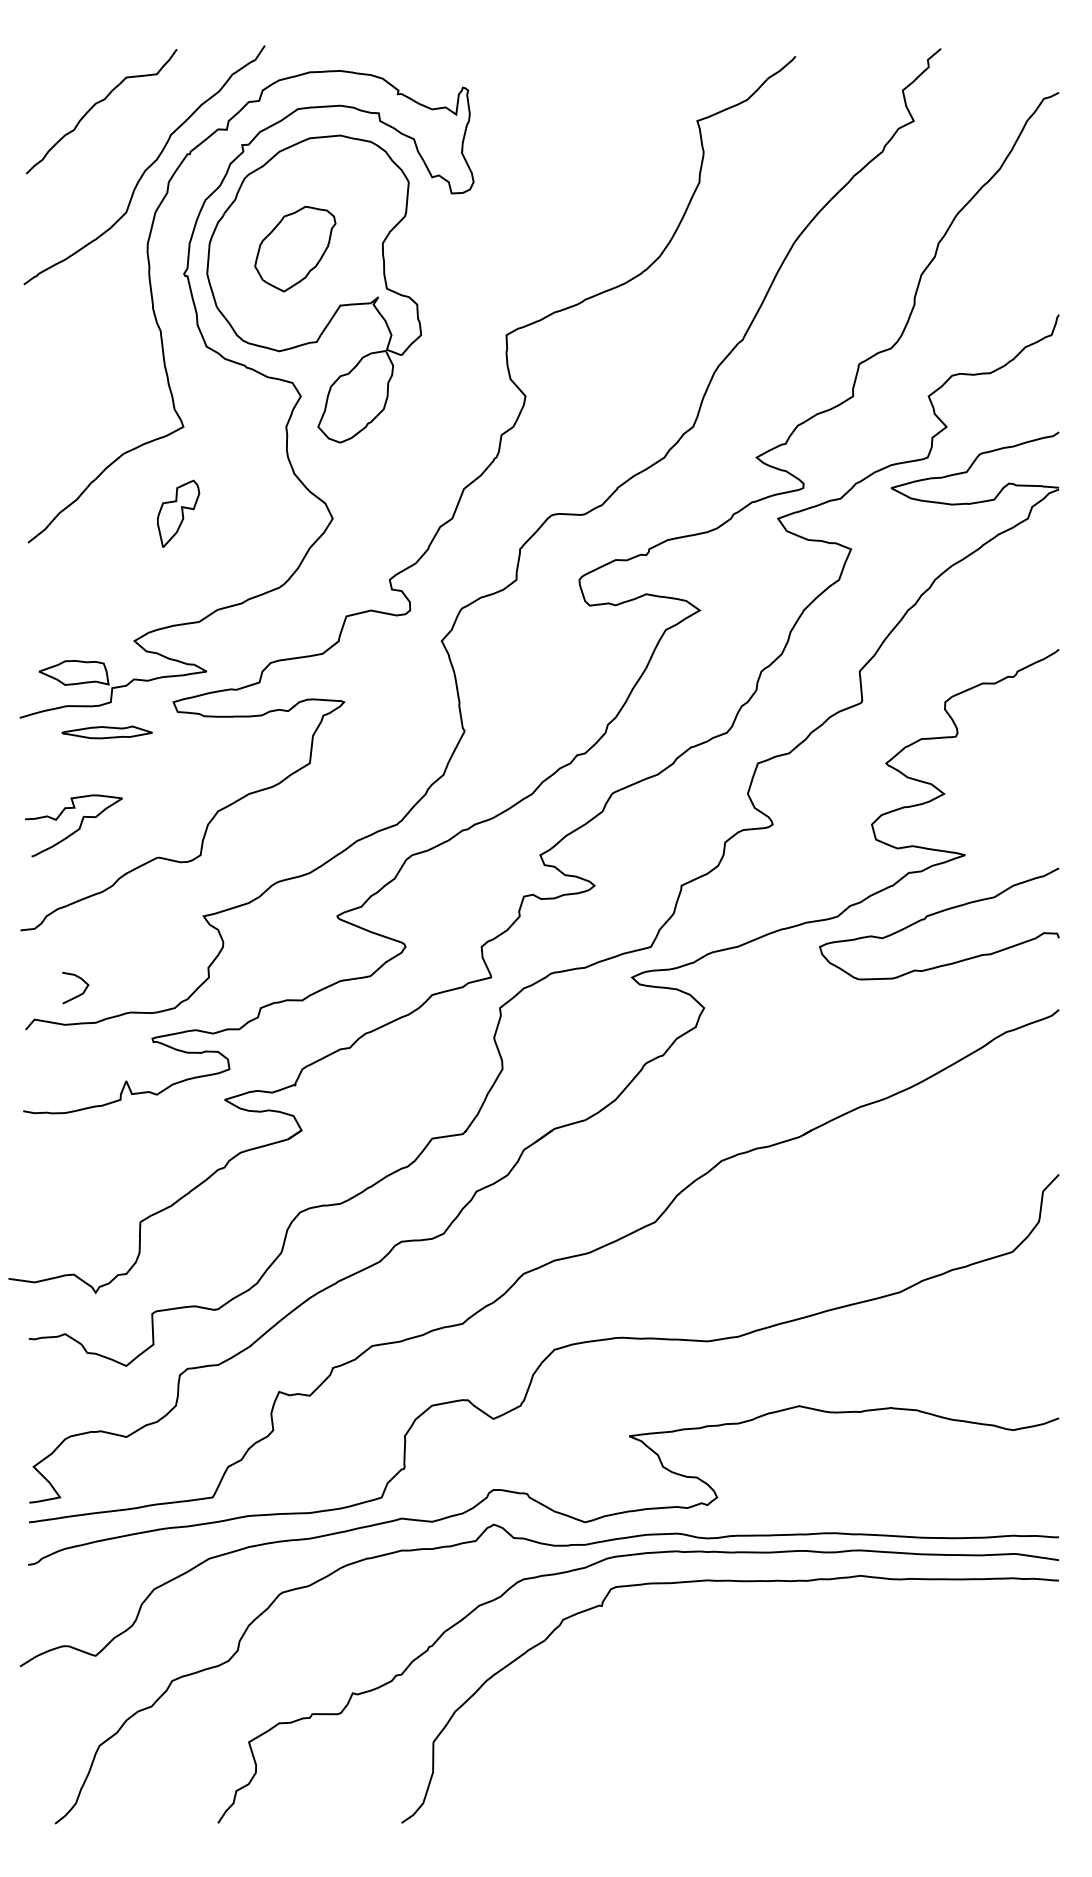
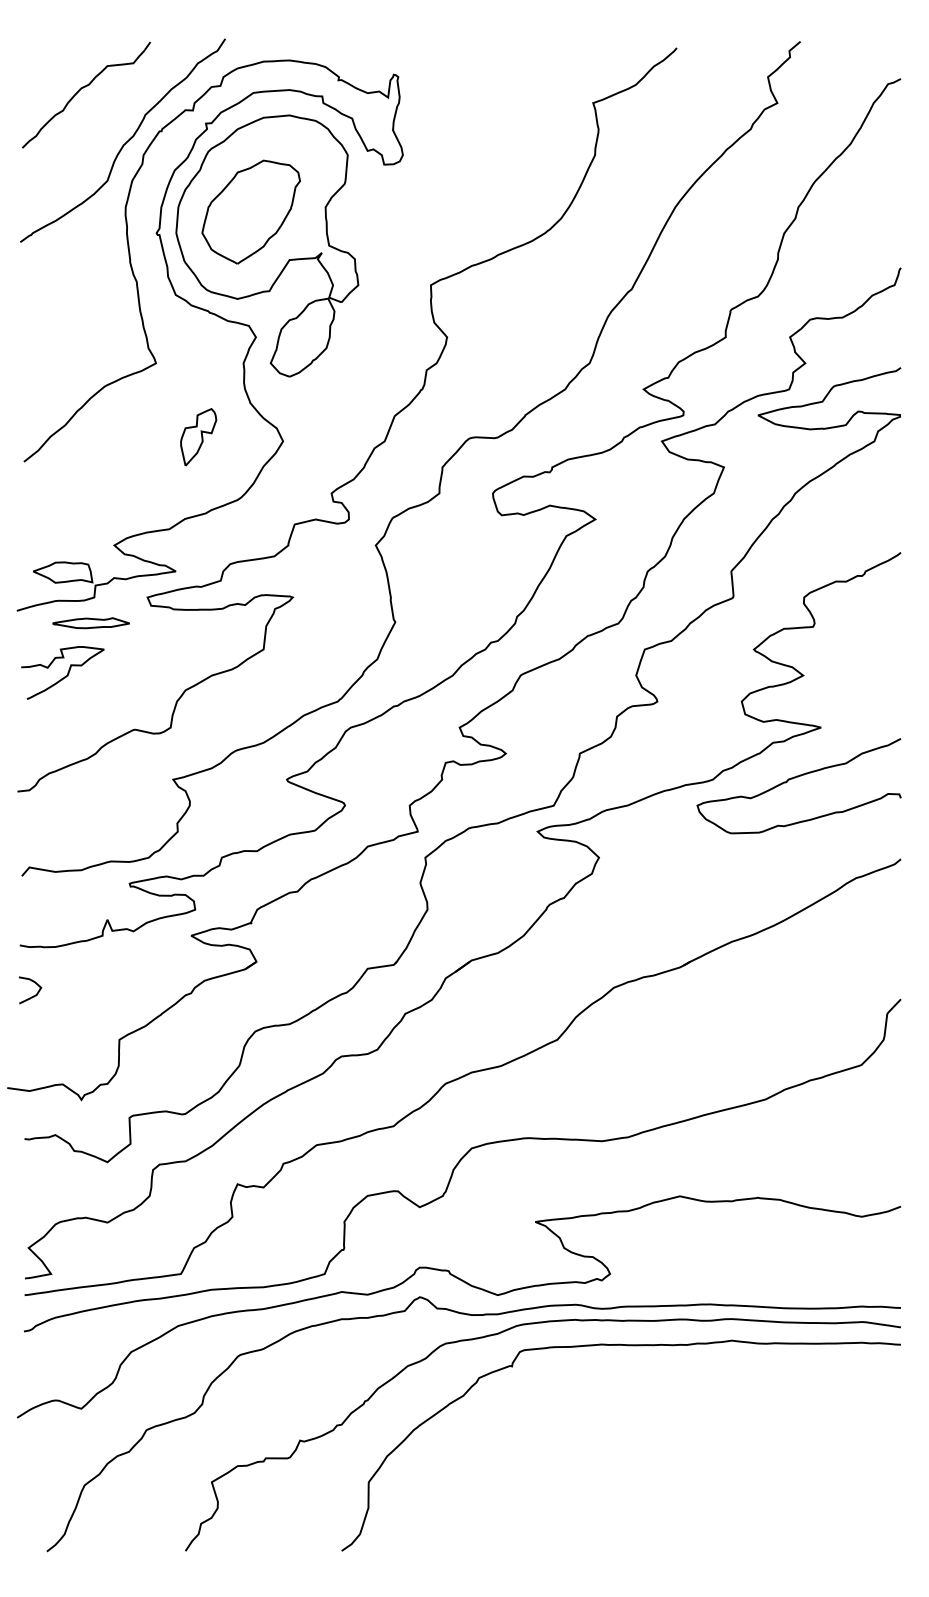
part: (295, 248) -> (251, 211), size x1.43
part: (178, 513) -> (198, 436), moved
curve: (76, 829) -> (65, 675), moved
curve: (78, 994) -> (32, 995), moved

